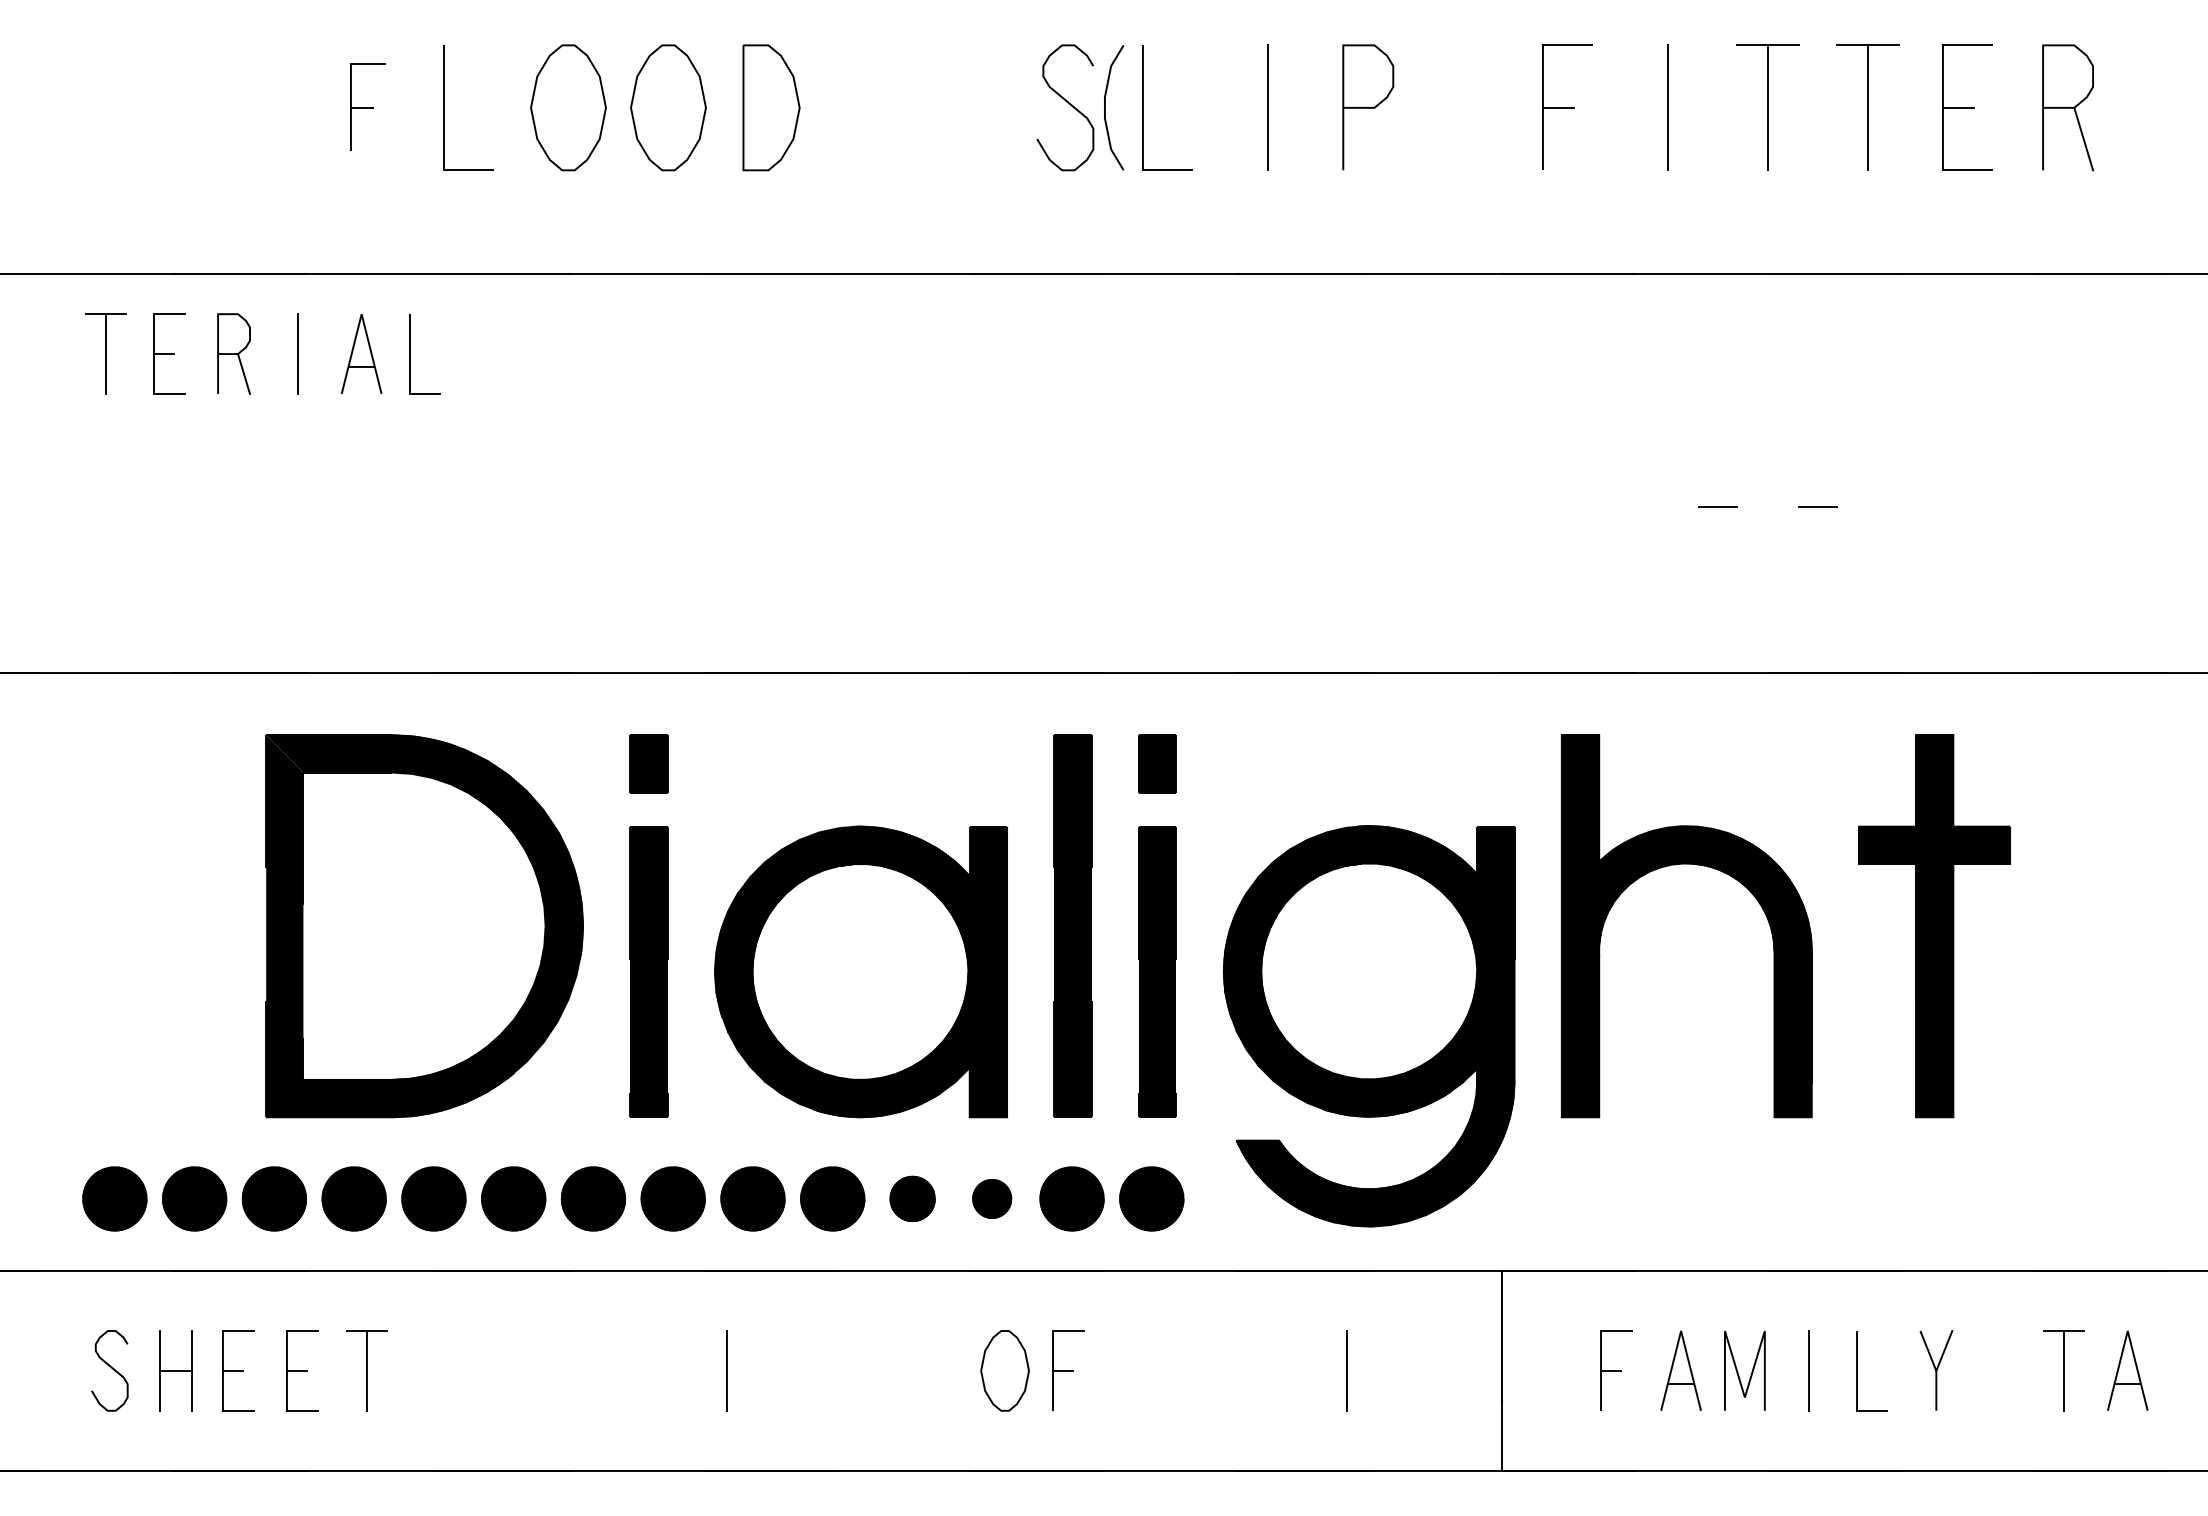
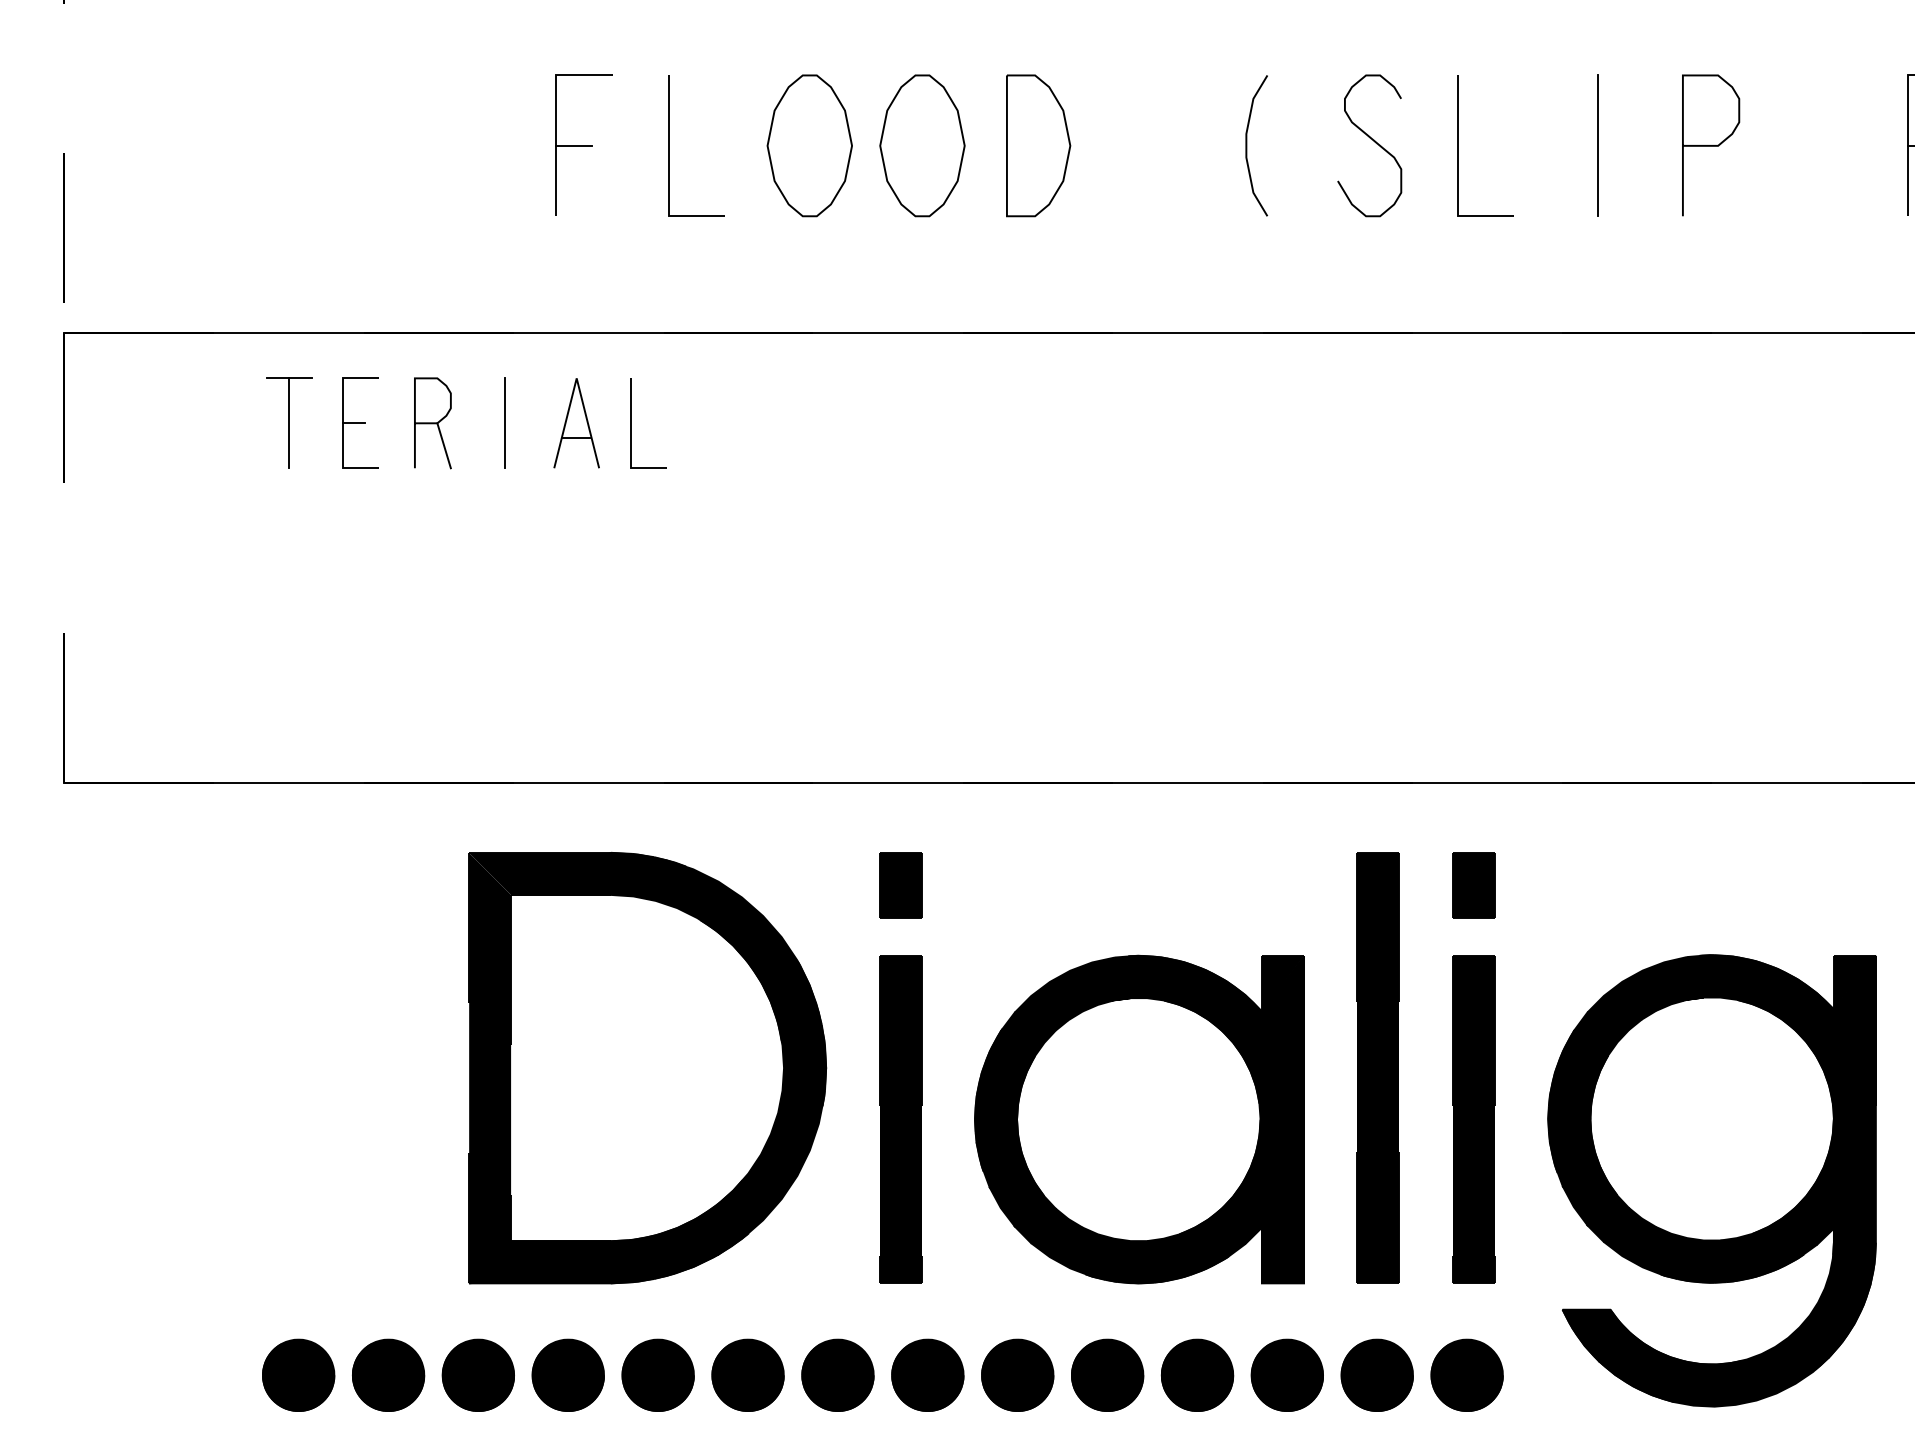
part: (368, 106) -> (584, 144), size x1.43
curve: (1105, 107) -> (1247, 145), moved
part: (912, 1198) -> (1197, 1374), size x1.43
part: (991, 1198) -> (1286, 1374), size x1.67

